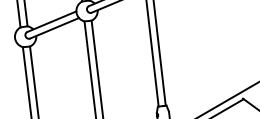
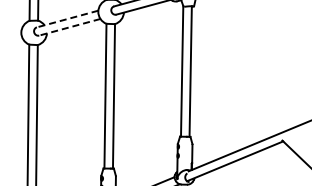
line: (51, 22) -> (67, 19), solid -> dashed
line: (54, 28) -> (69, 27), solid -> dashed

